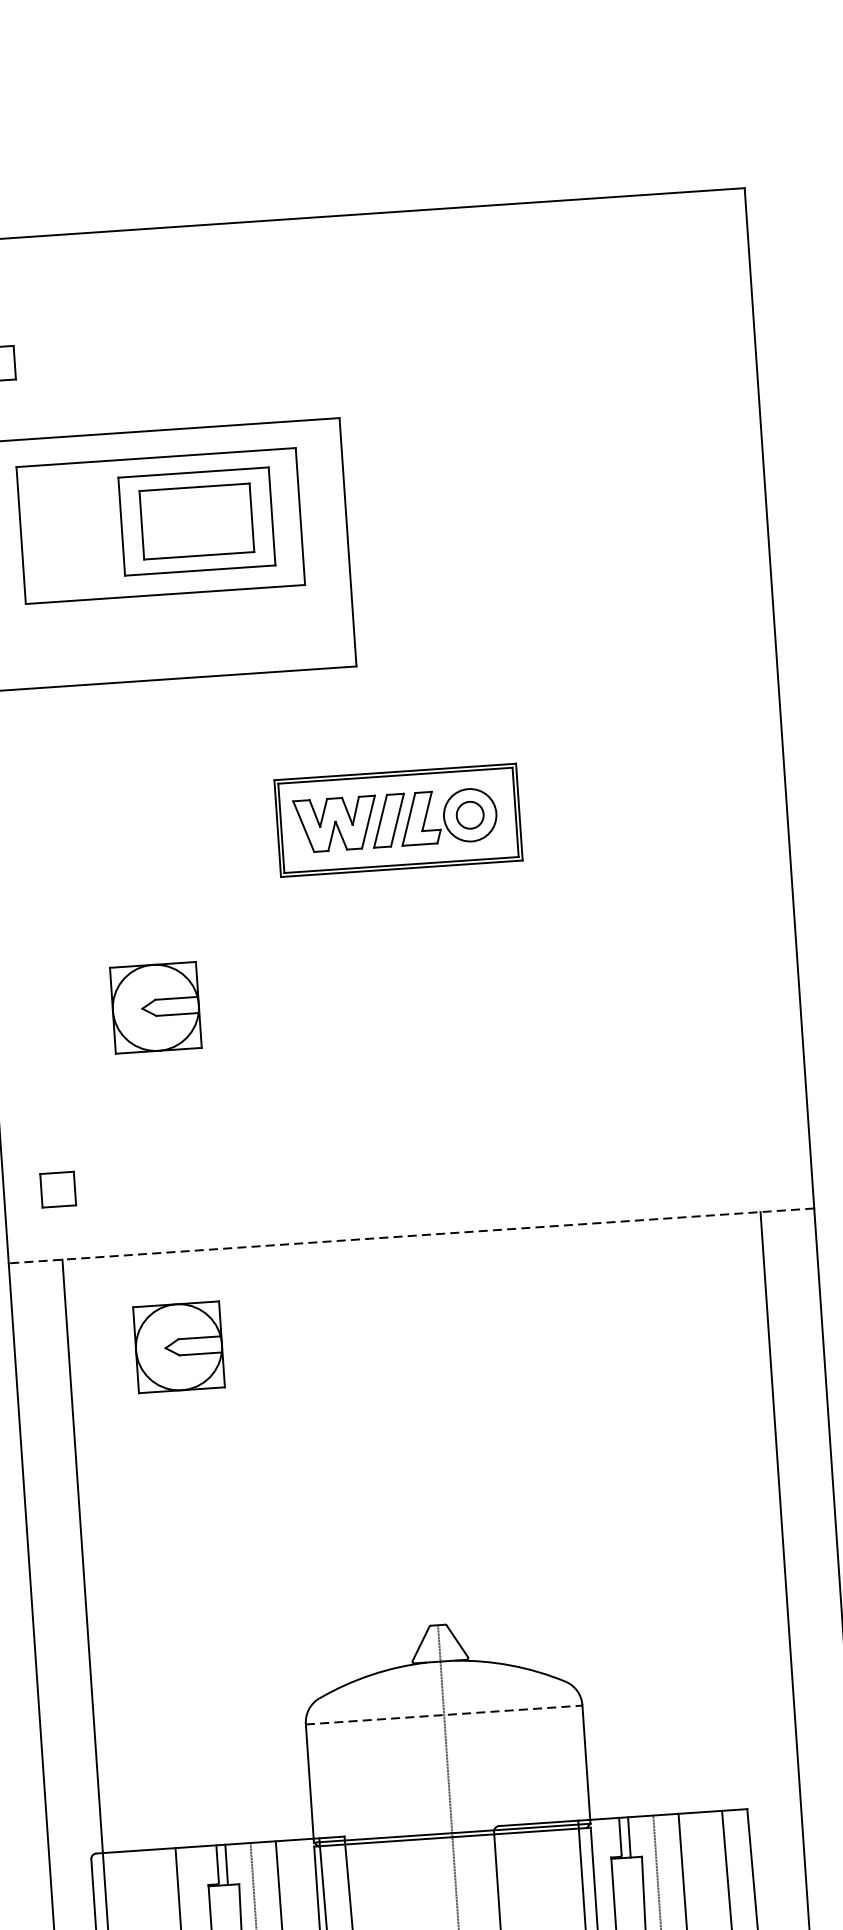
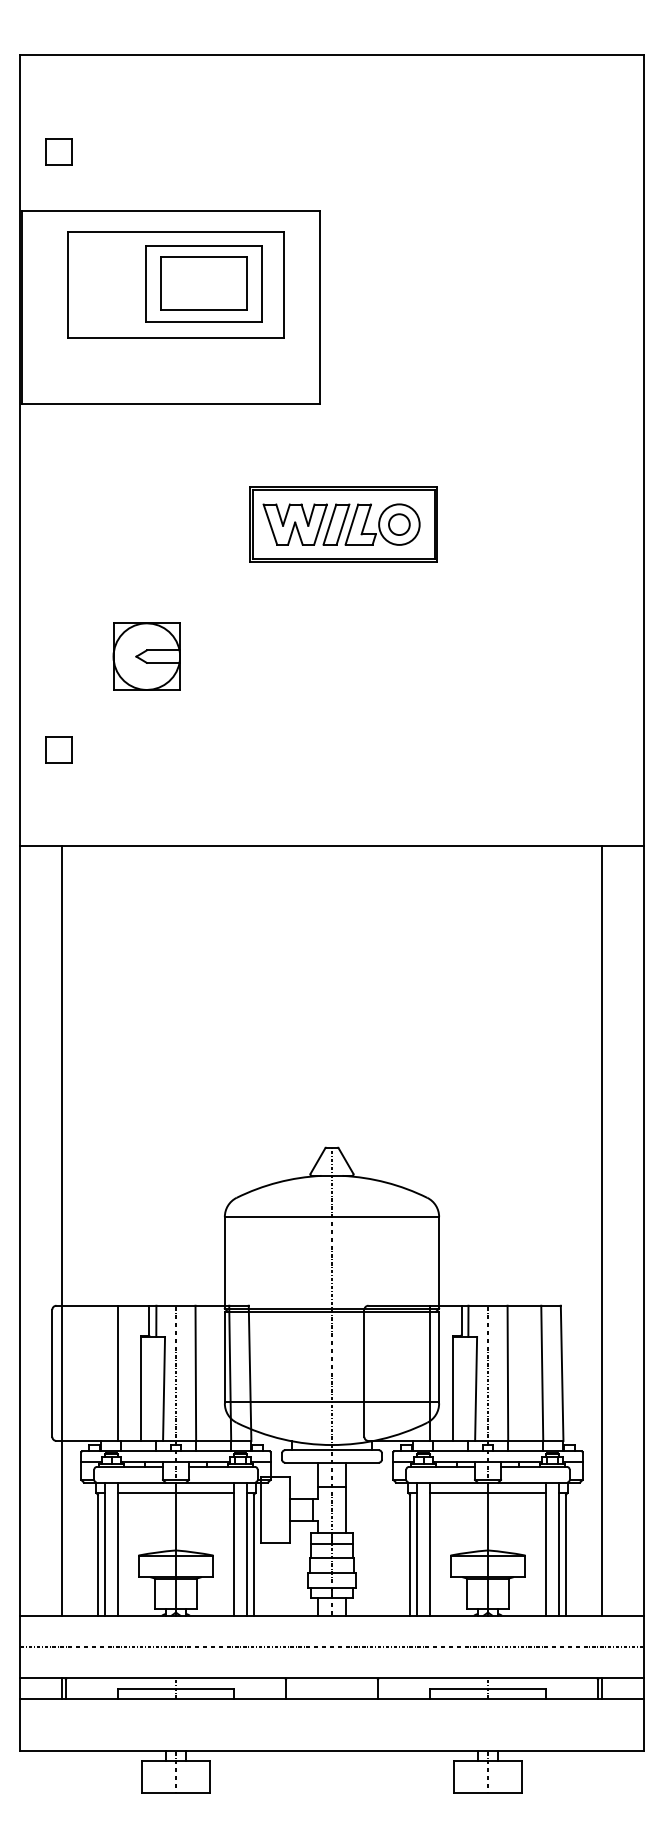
part: (57, 1189) -> (58, 749), moved
line: (410, 1235) -> (331, 845), dashed -> solid
part: (178, 1347) -> (146, 919), removed
line: (444, 1715) -> (332, 1217), dashed -> solid

